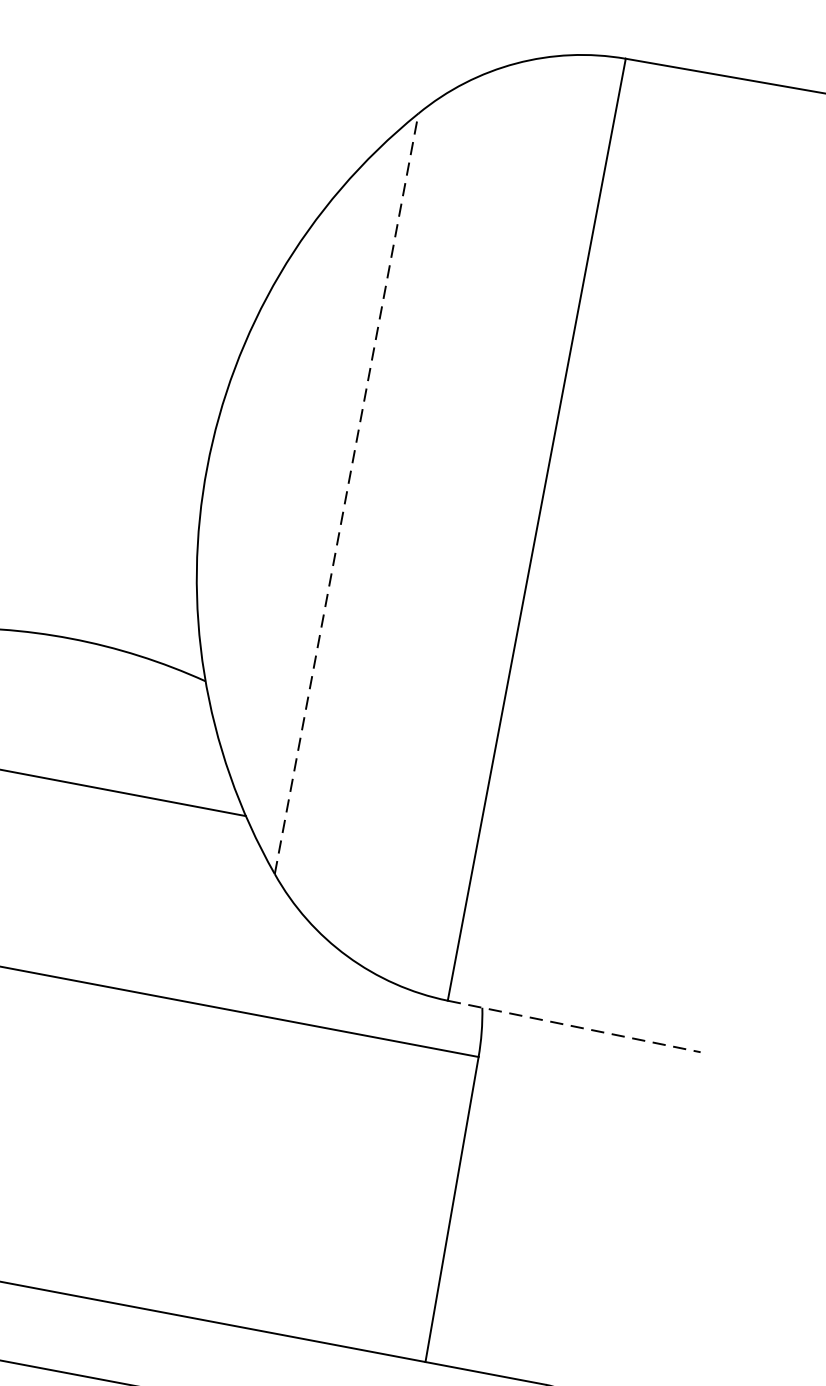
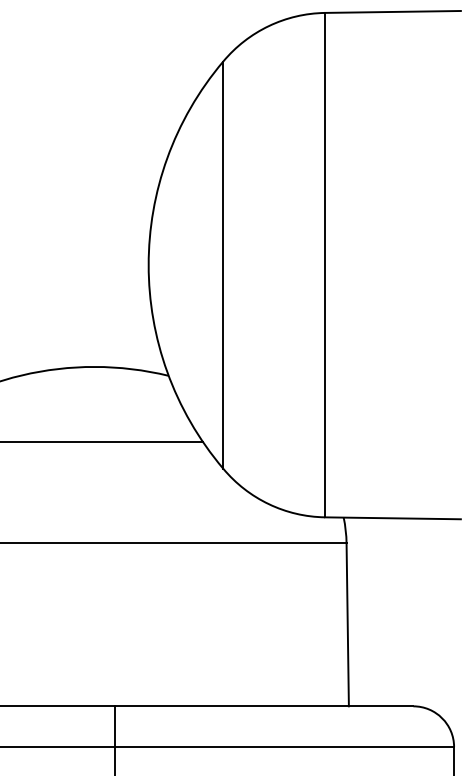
line: (346, 494) -> (223, 265), dashed -> solid
line: (575, 1027) -> (393, 518), dashed -> solid

